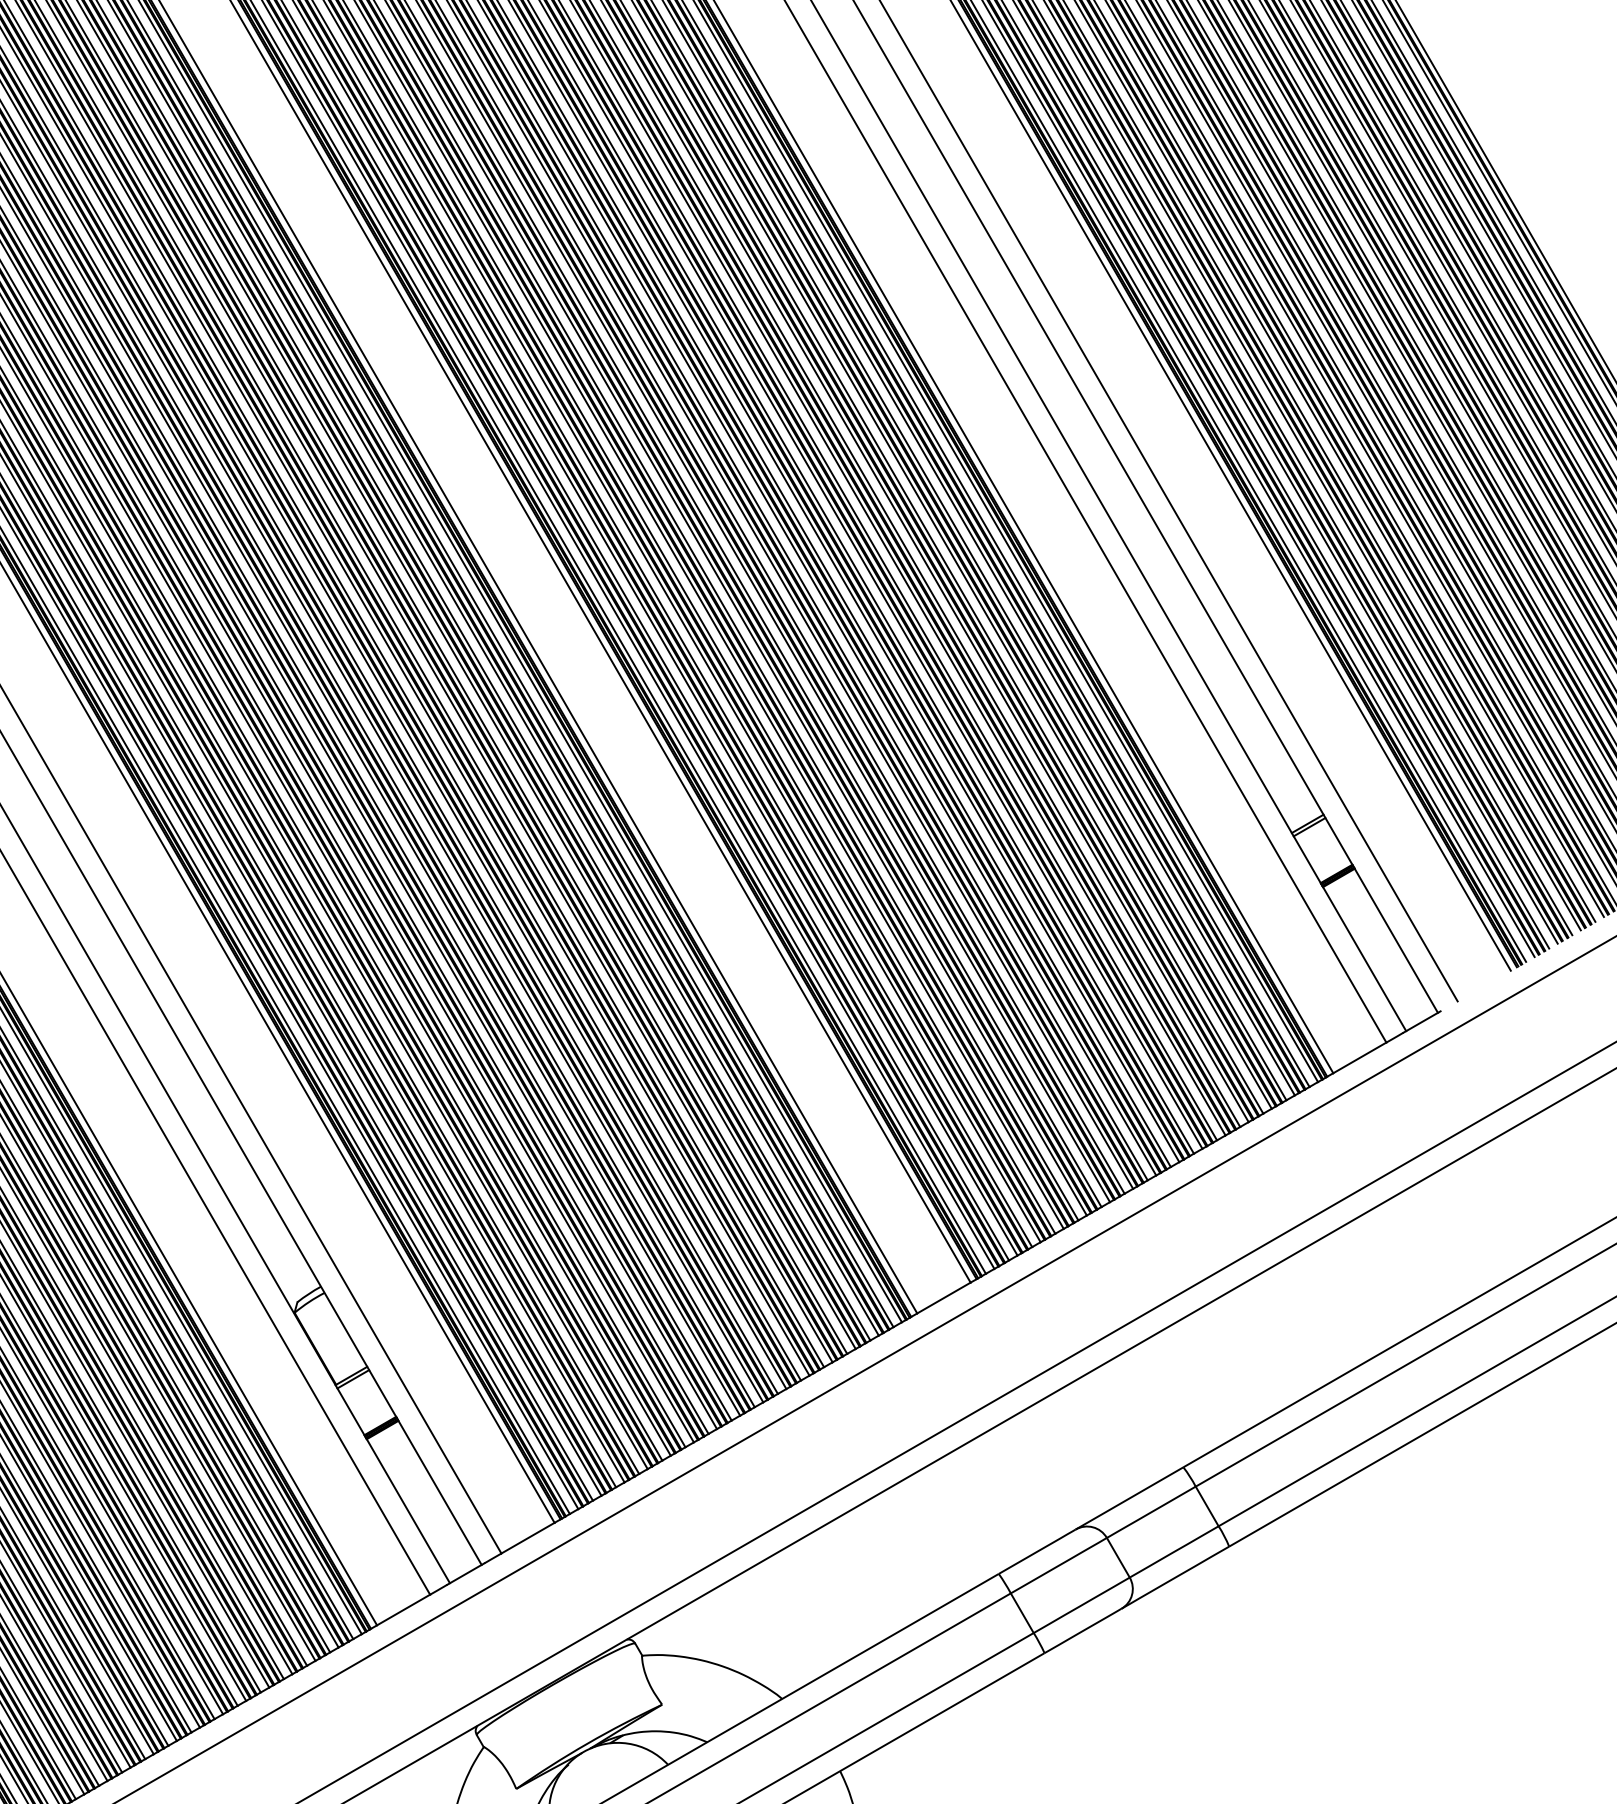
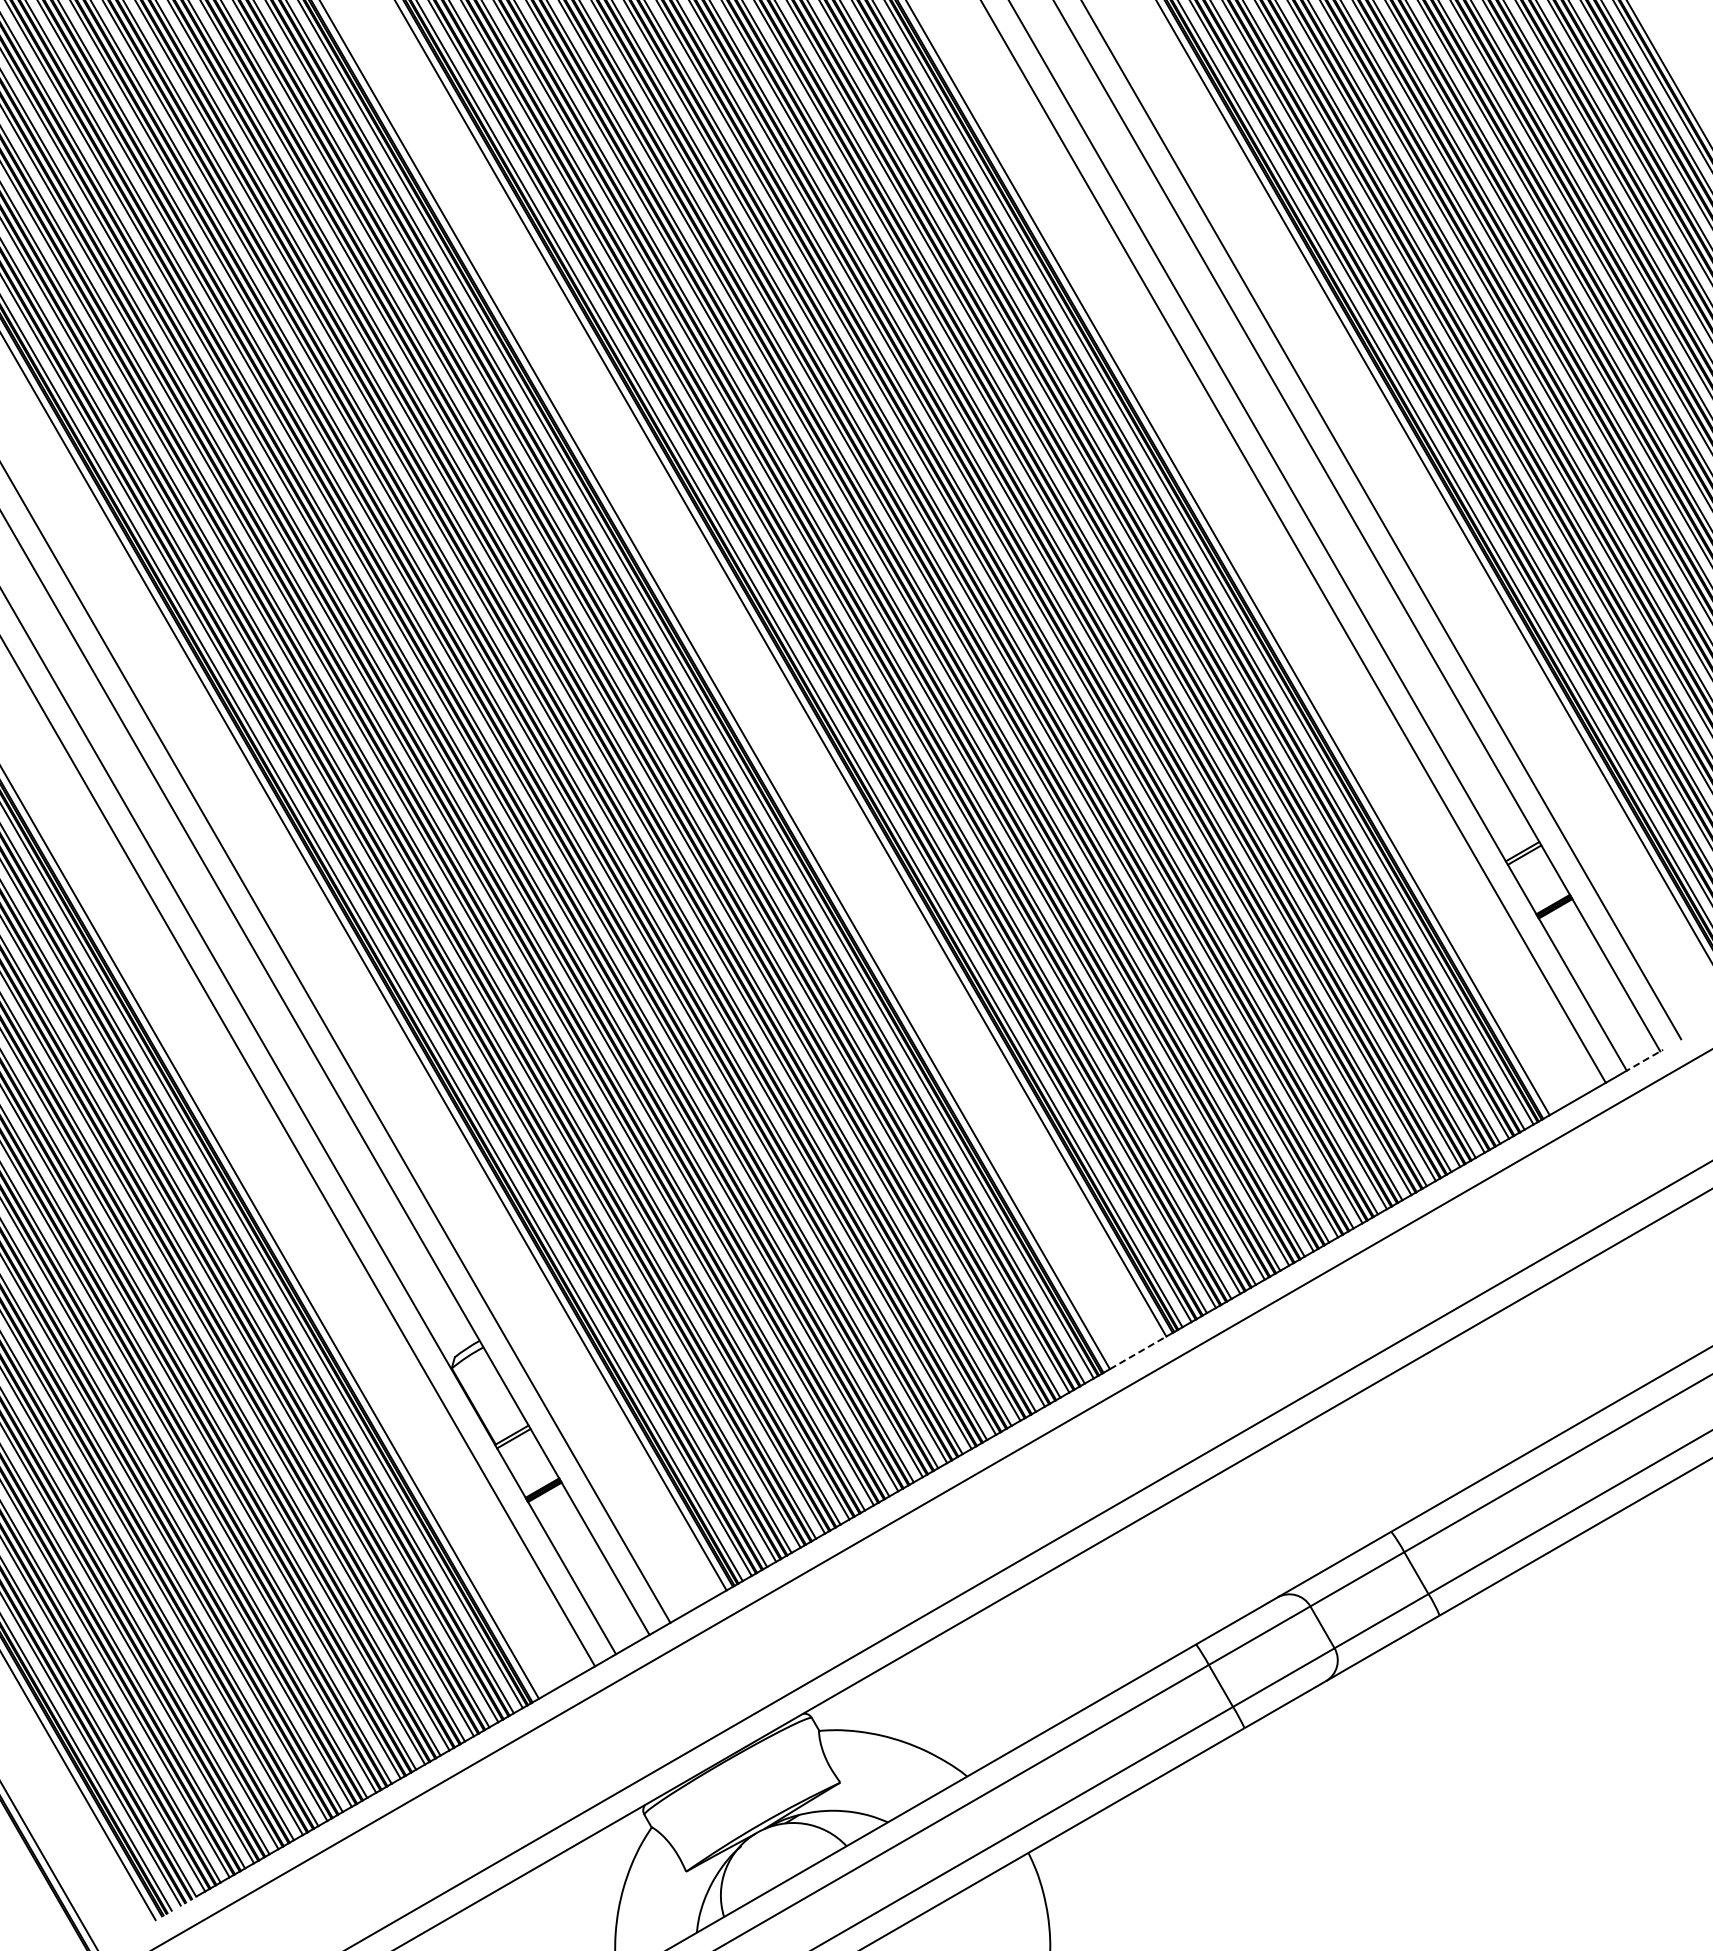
line: (1422, 1022) -> (1643, 1061), solid -> dashed
line: (944, 1297) -> (1138, 1352), solid -> dashed

